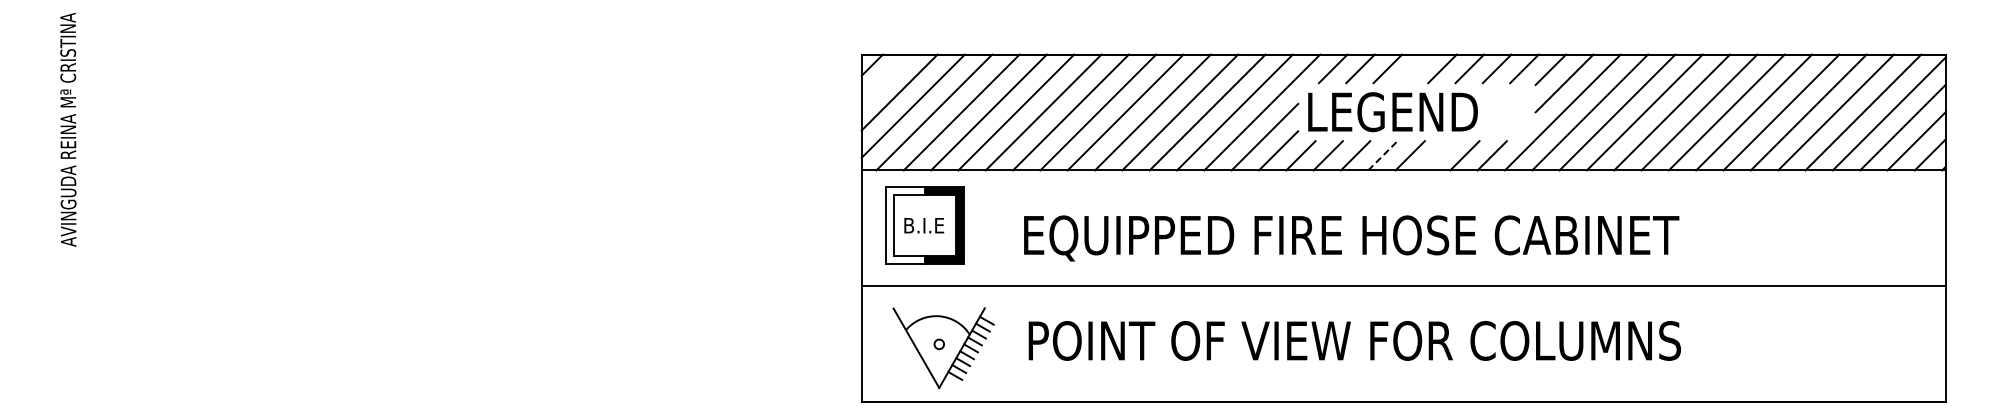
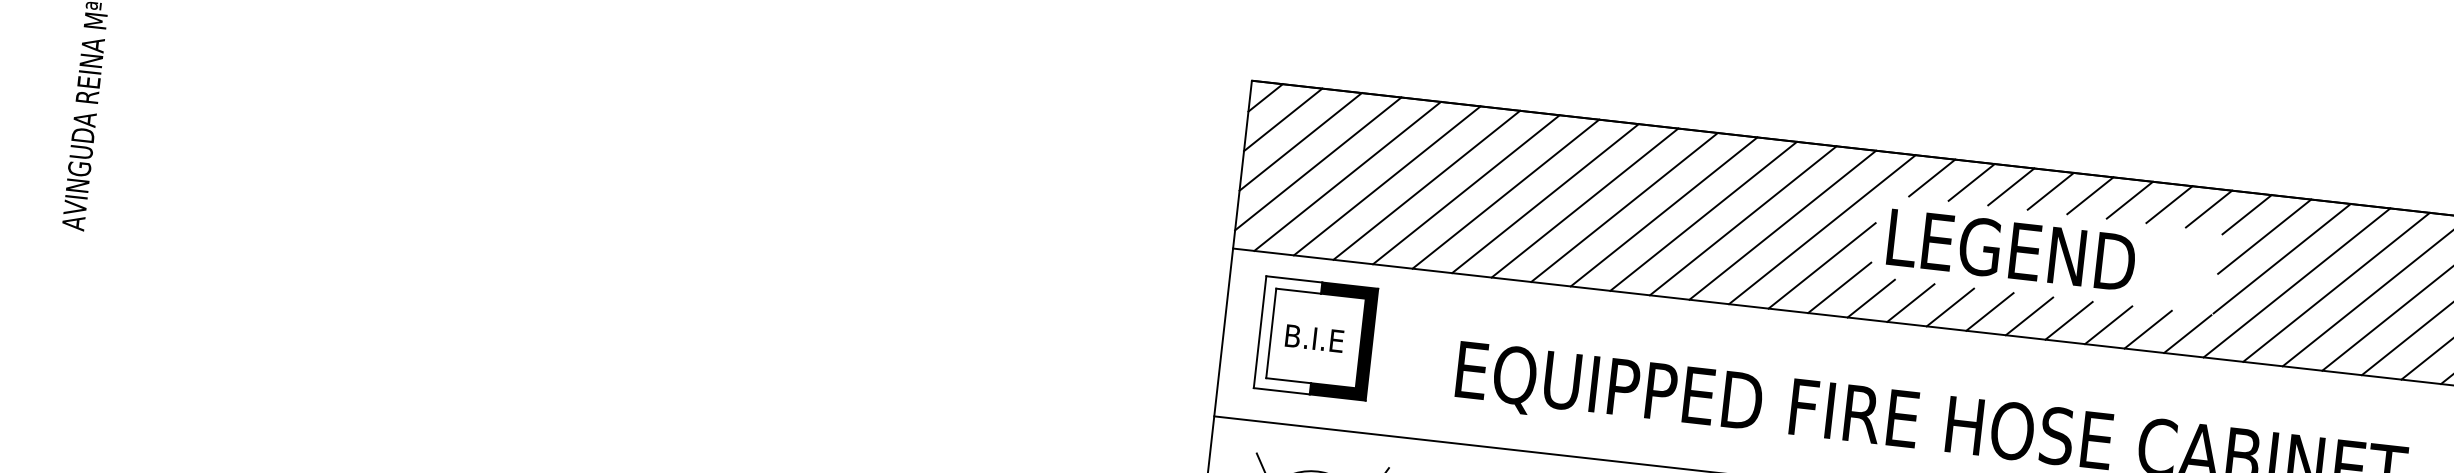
line: (1414, 68) -> (2049, 190), added
line: (885, 78) -> (1282, 119), added
line: (1382, 155) -> (1989, 311), dashed -> solid
line: (1437, 155) -> (2069, 320), added

